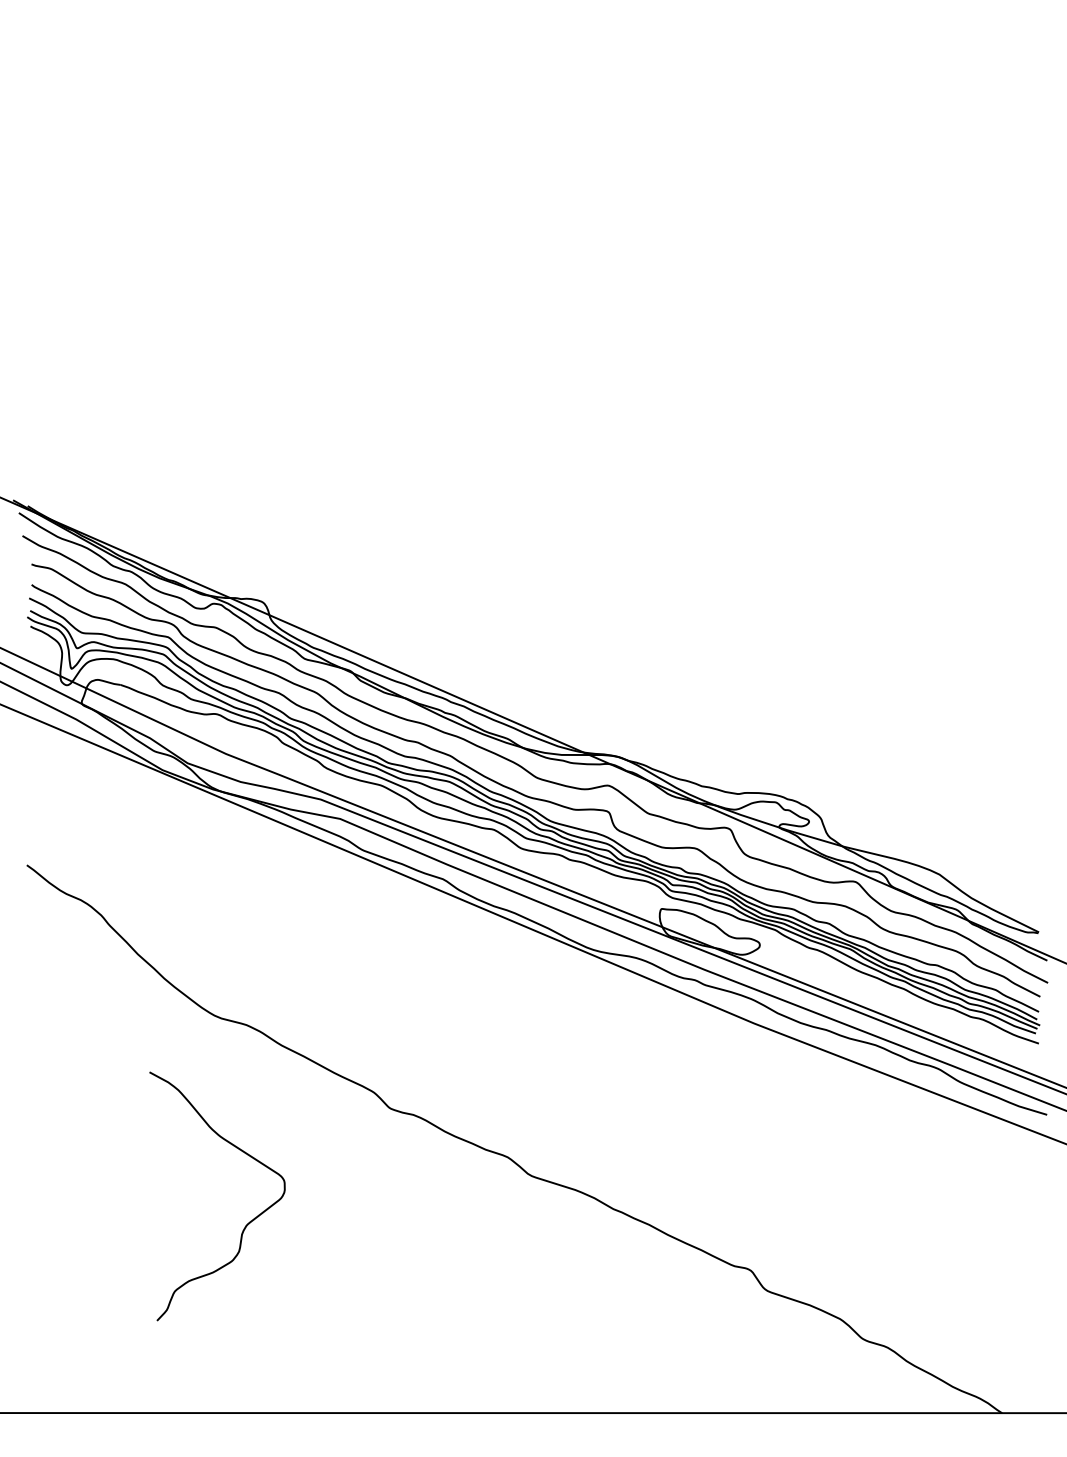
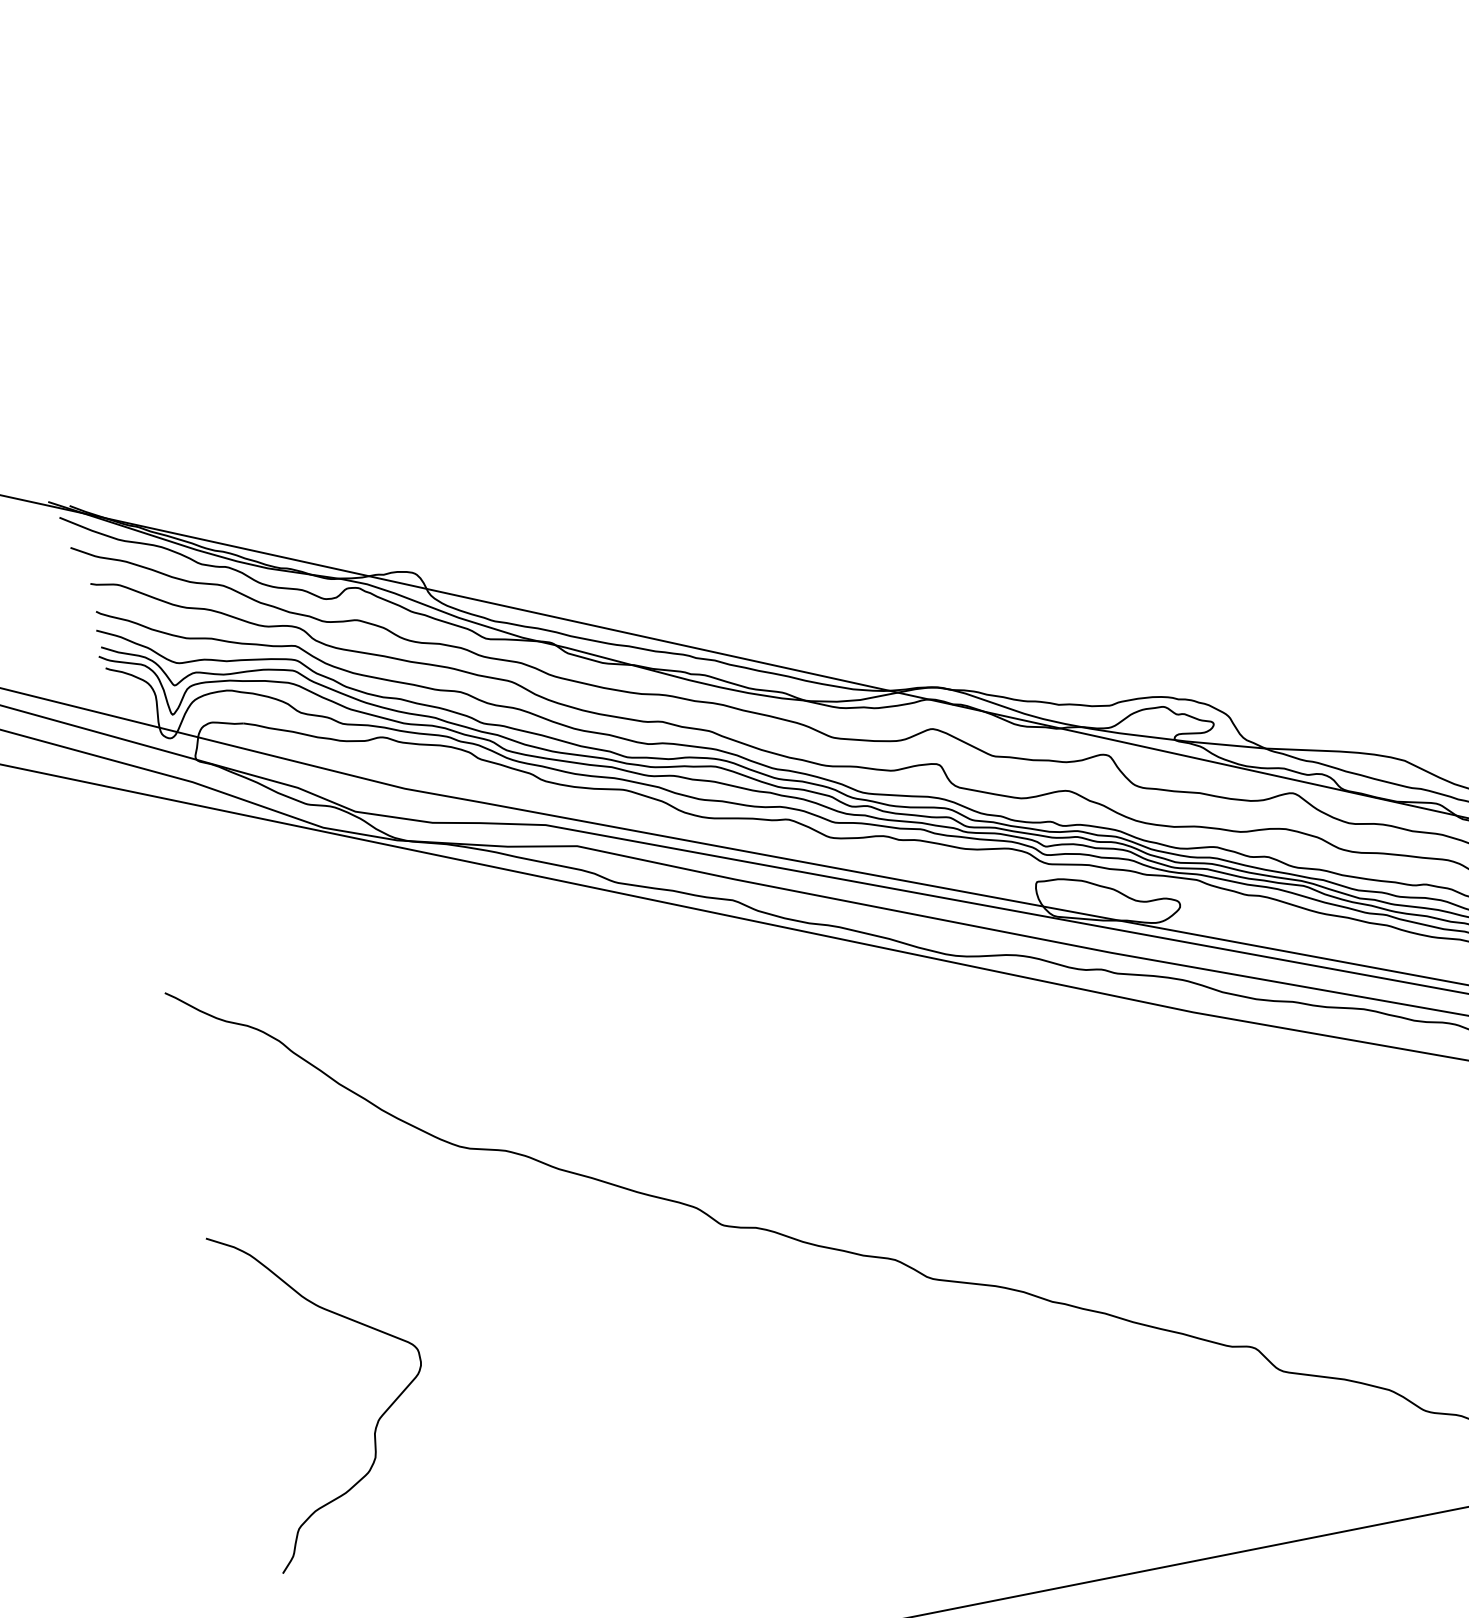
curve: (246, 1224) -> (378, 1418), moved

